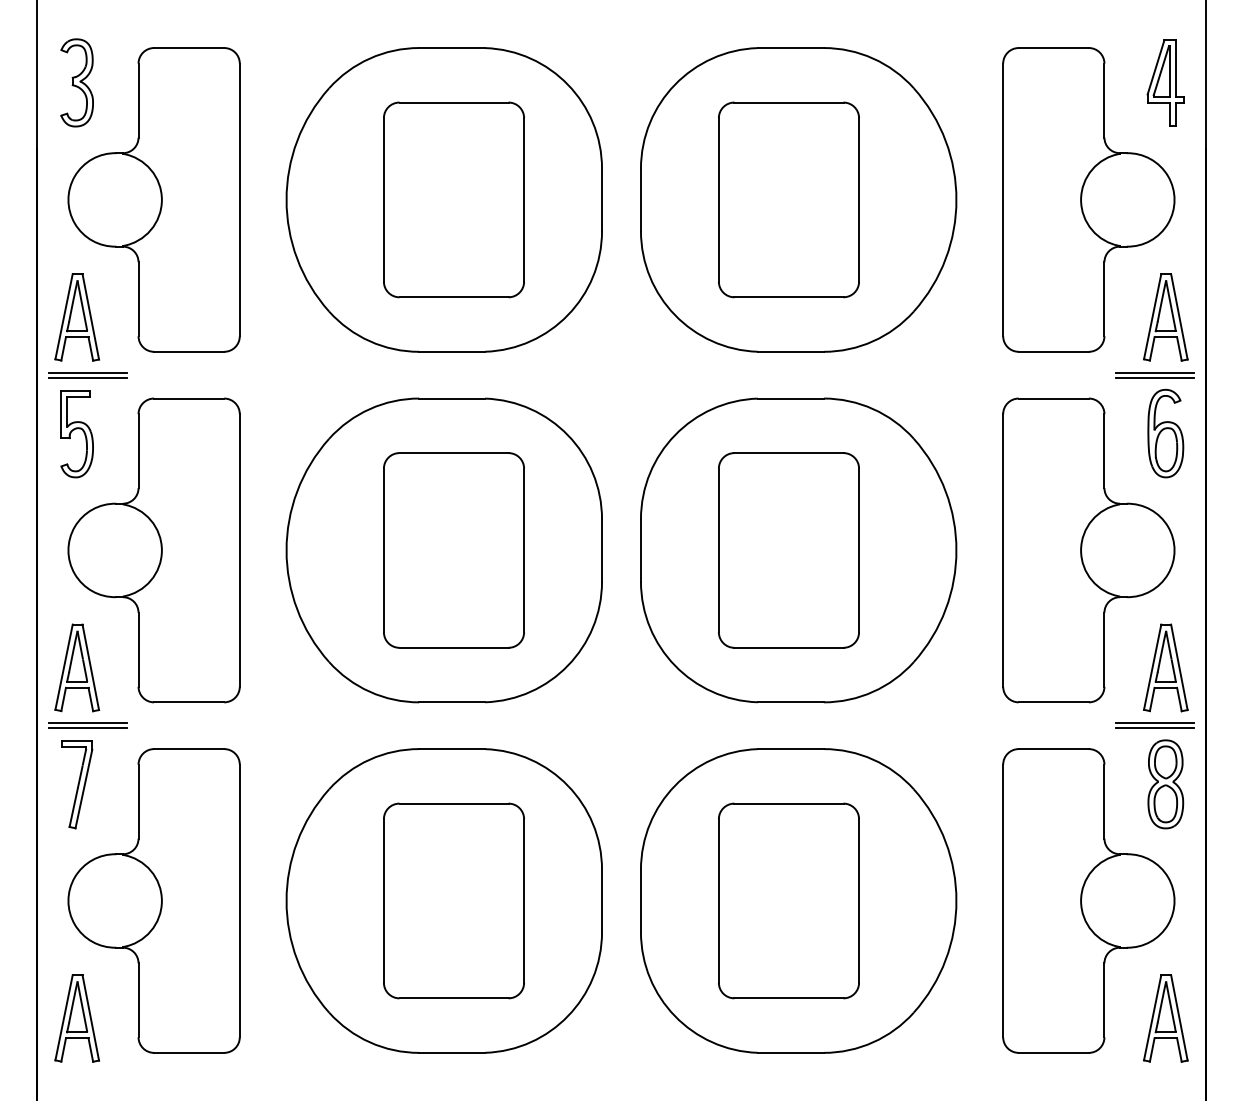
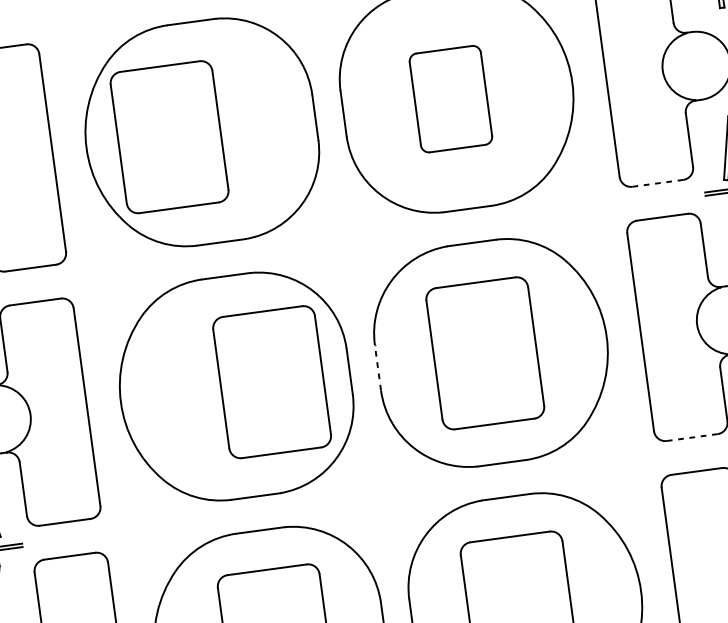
part: (453, 199) -> (169, 136), moved
part: (788, 199) -> (450, 98), size x0.7
line: (1054, 351) -> (658, 183), solid -> dashed
line: (640, 549) -> (377, 367), solid -> dashed
part: (453, 550) -> (271, 382), moved
line: (1054, 702) -> (692, 437), solid -> dashed

